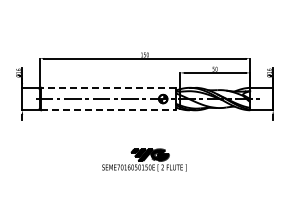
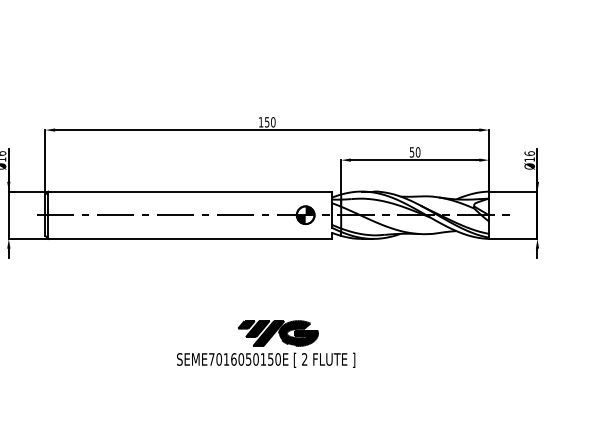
line: (107, 87) -> (188, 190), dashed -> solid
line: (108, 110) -> (190, 239), dashed -> solid

